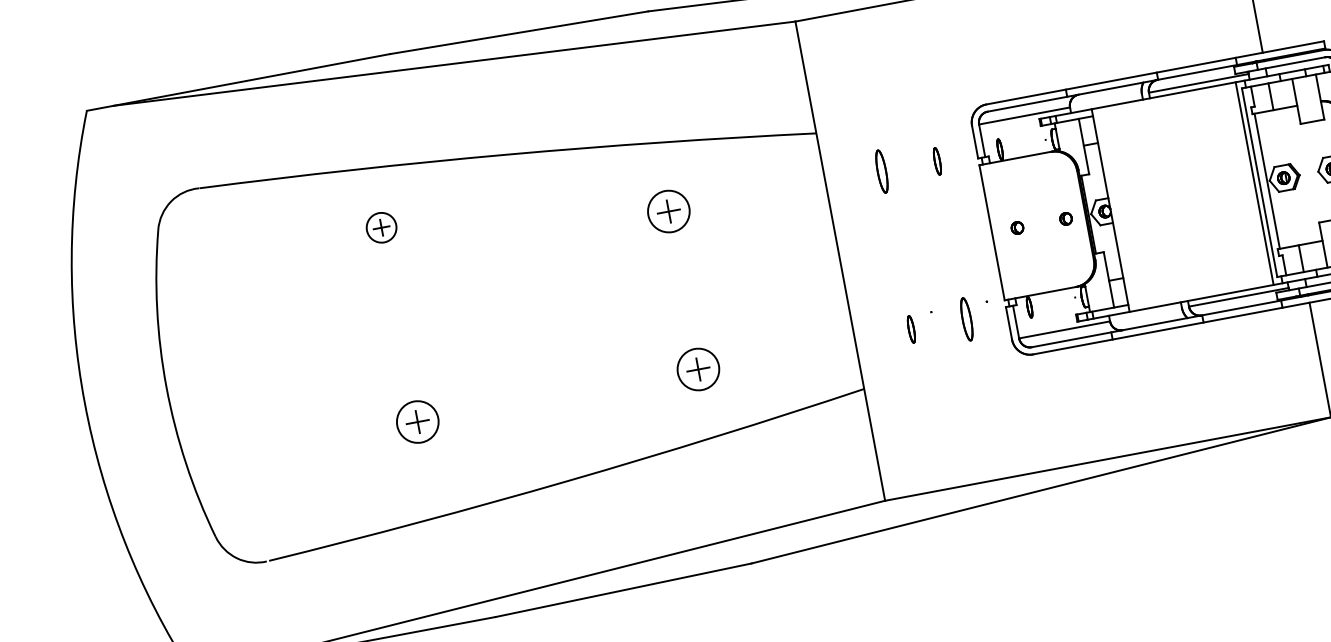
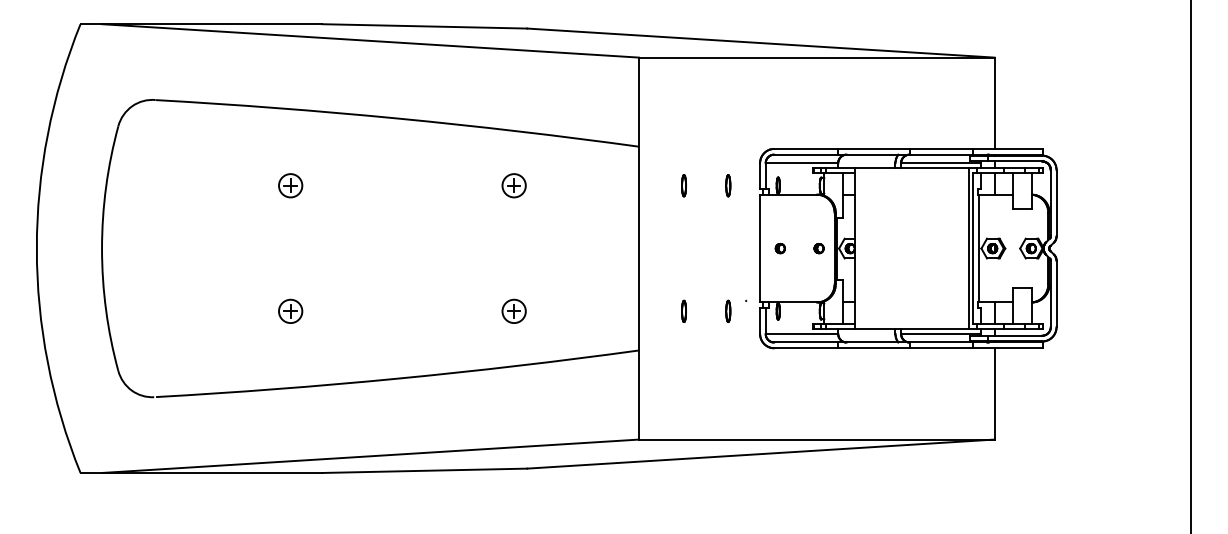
part: (881, 171) -> (683, 185), size x0.62
part: (667, 211) -> (513, 185), size x0.71
part: (381, 227) -> (290, 185), moved
part: (966, 317) -> (728, 310), size x0.62
part: (697, 368) -> (513, 310), size x0.71
part: (417, 420) -> (290, 310), size x0.71

